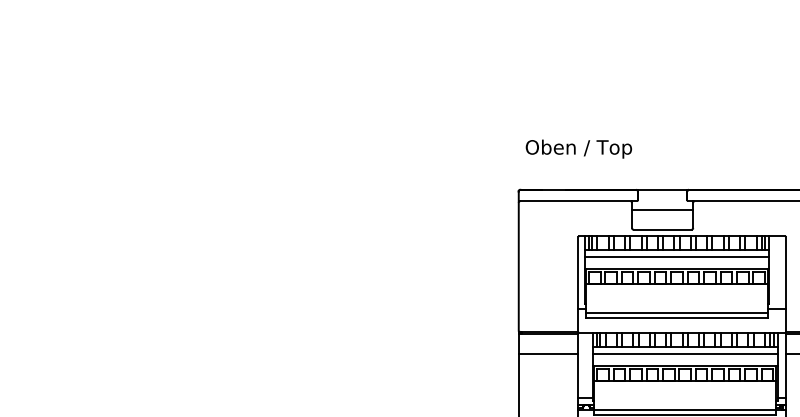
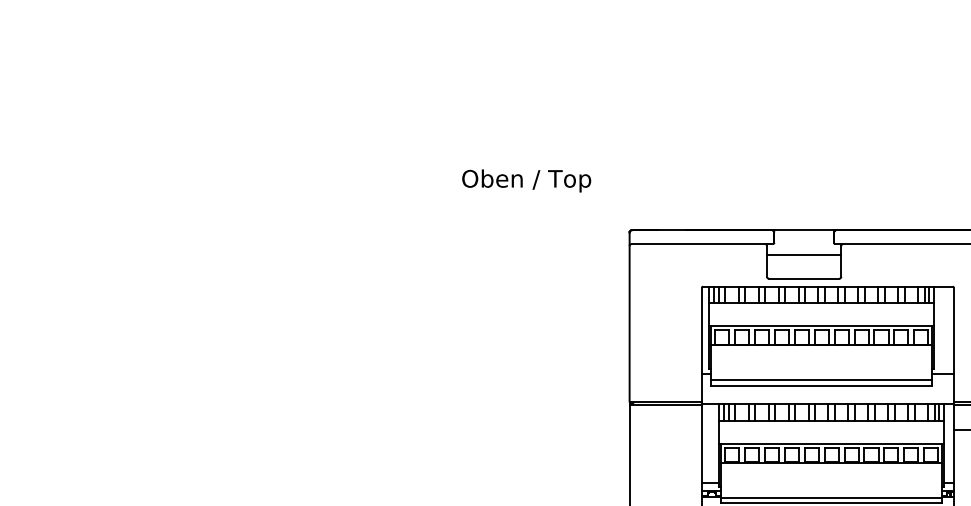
text: (578, 148) -> (526, 180), moved
line: (676, 256) -> (821, 311), removed
line: (684, 353) -> (830, 428), removed
line: (548, 354) -> (665, 430), removed

